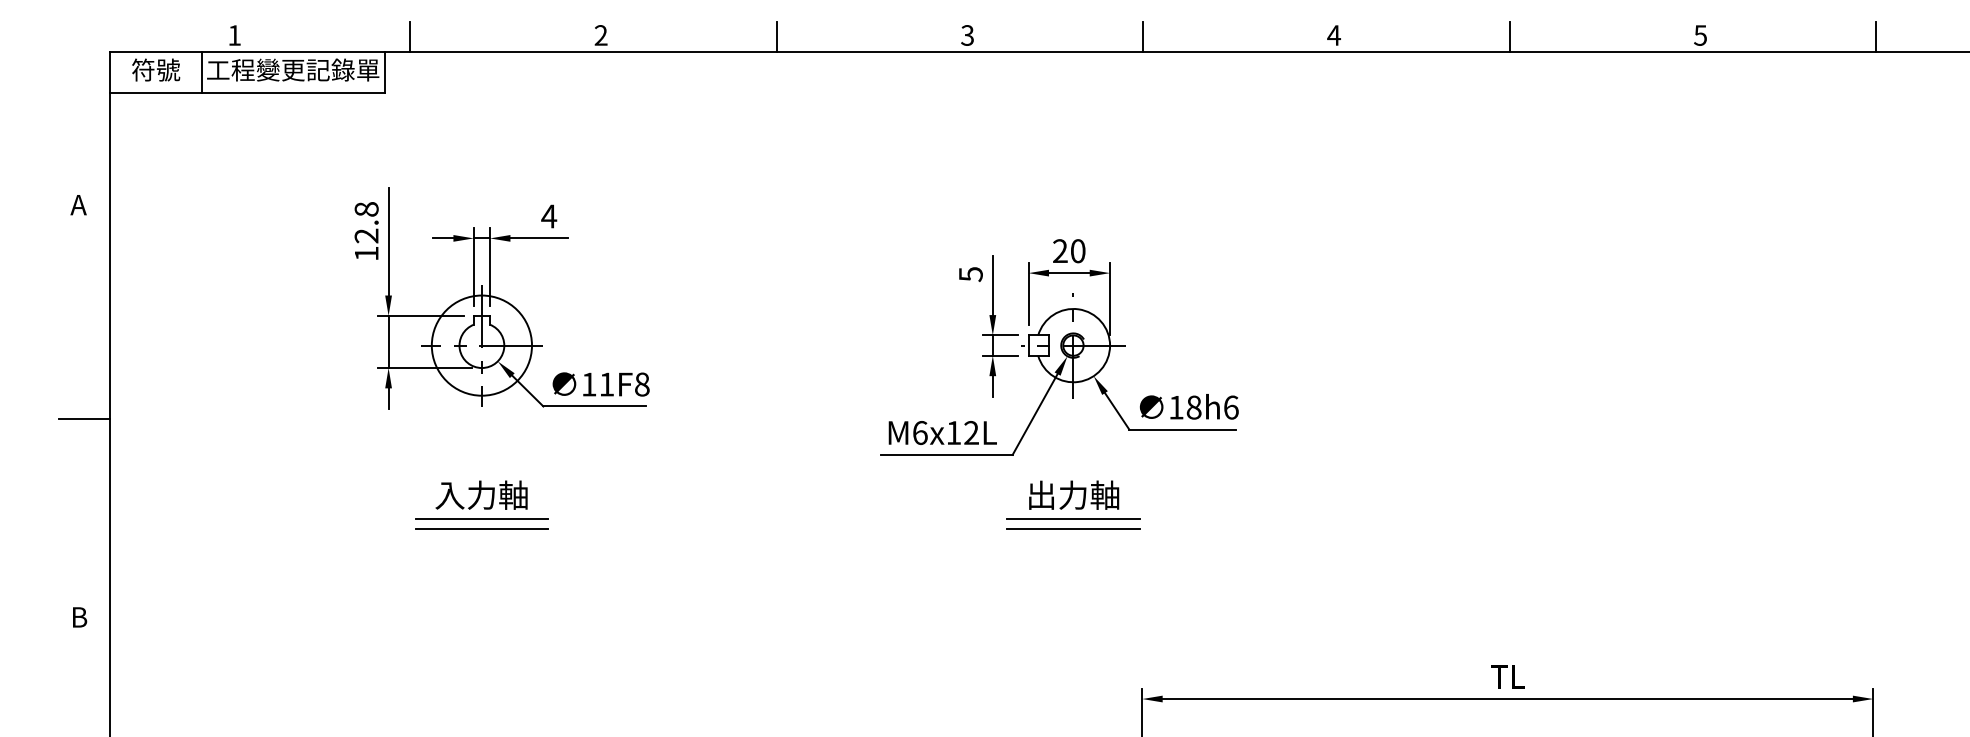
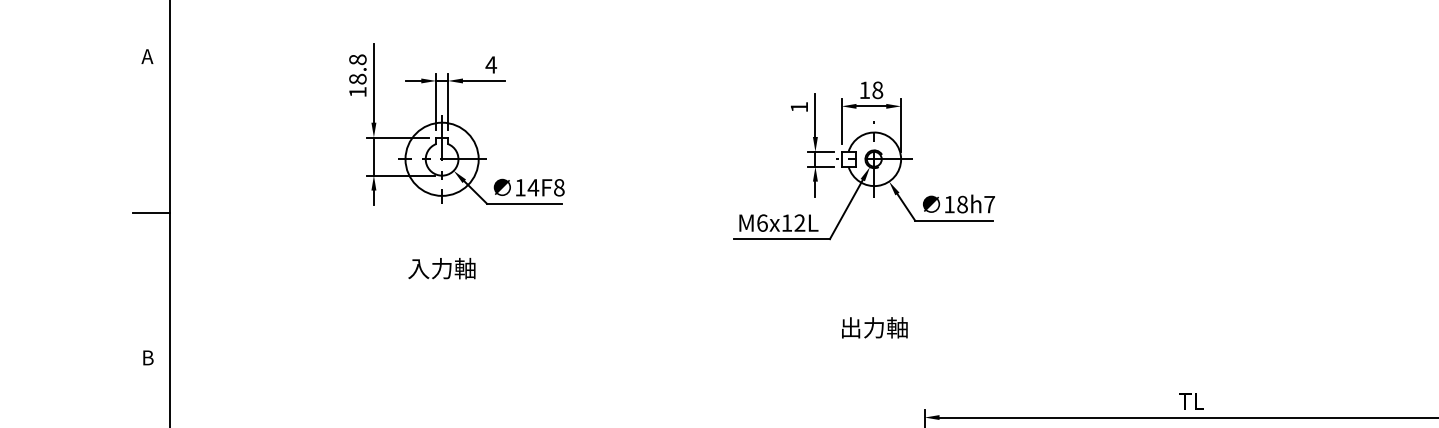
text: (366, 235) -> (357, 78), 12.8 -> 18.8
text: (1069, 250) -> (871, 89), 20 -> 18
text: (970, 274) -> (799, 107), 5 -> 1
text: (606, 384) -> (533, 187), 11F8 -> 14F8
text: (1231, 407) -> (989, 204), 18h6 -> 18h7
text: (1074, 494) -> (875, 327), moved
line: (481, 518) -> (441, 285), removed
line: (1073, 518) -> (874, 285), removed
line: (481, 528) -> (441, 292), removed
line: (1073, 528) -> (874, 292), removed

